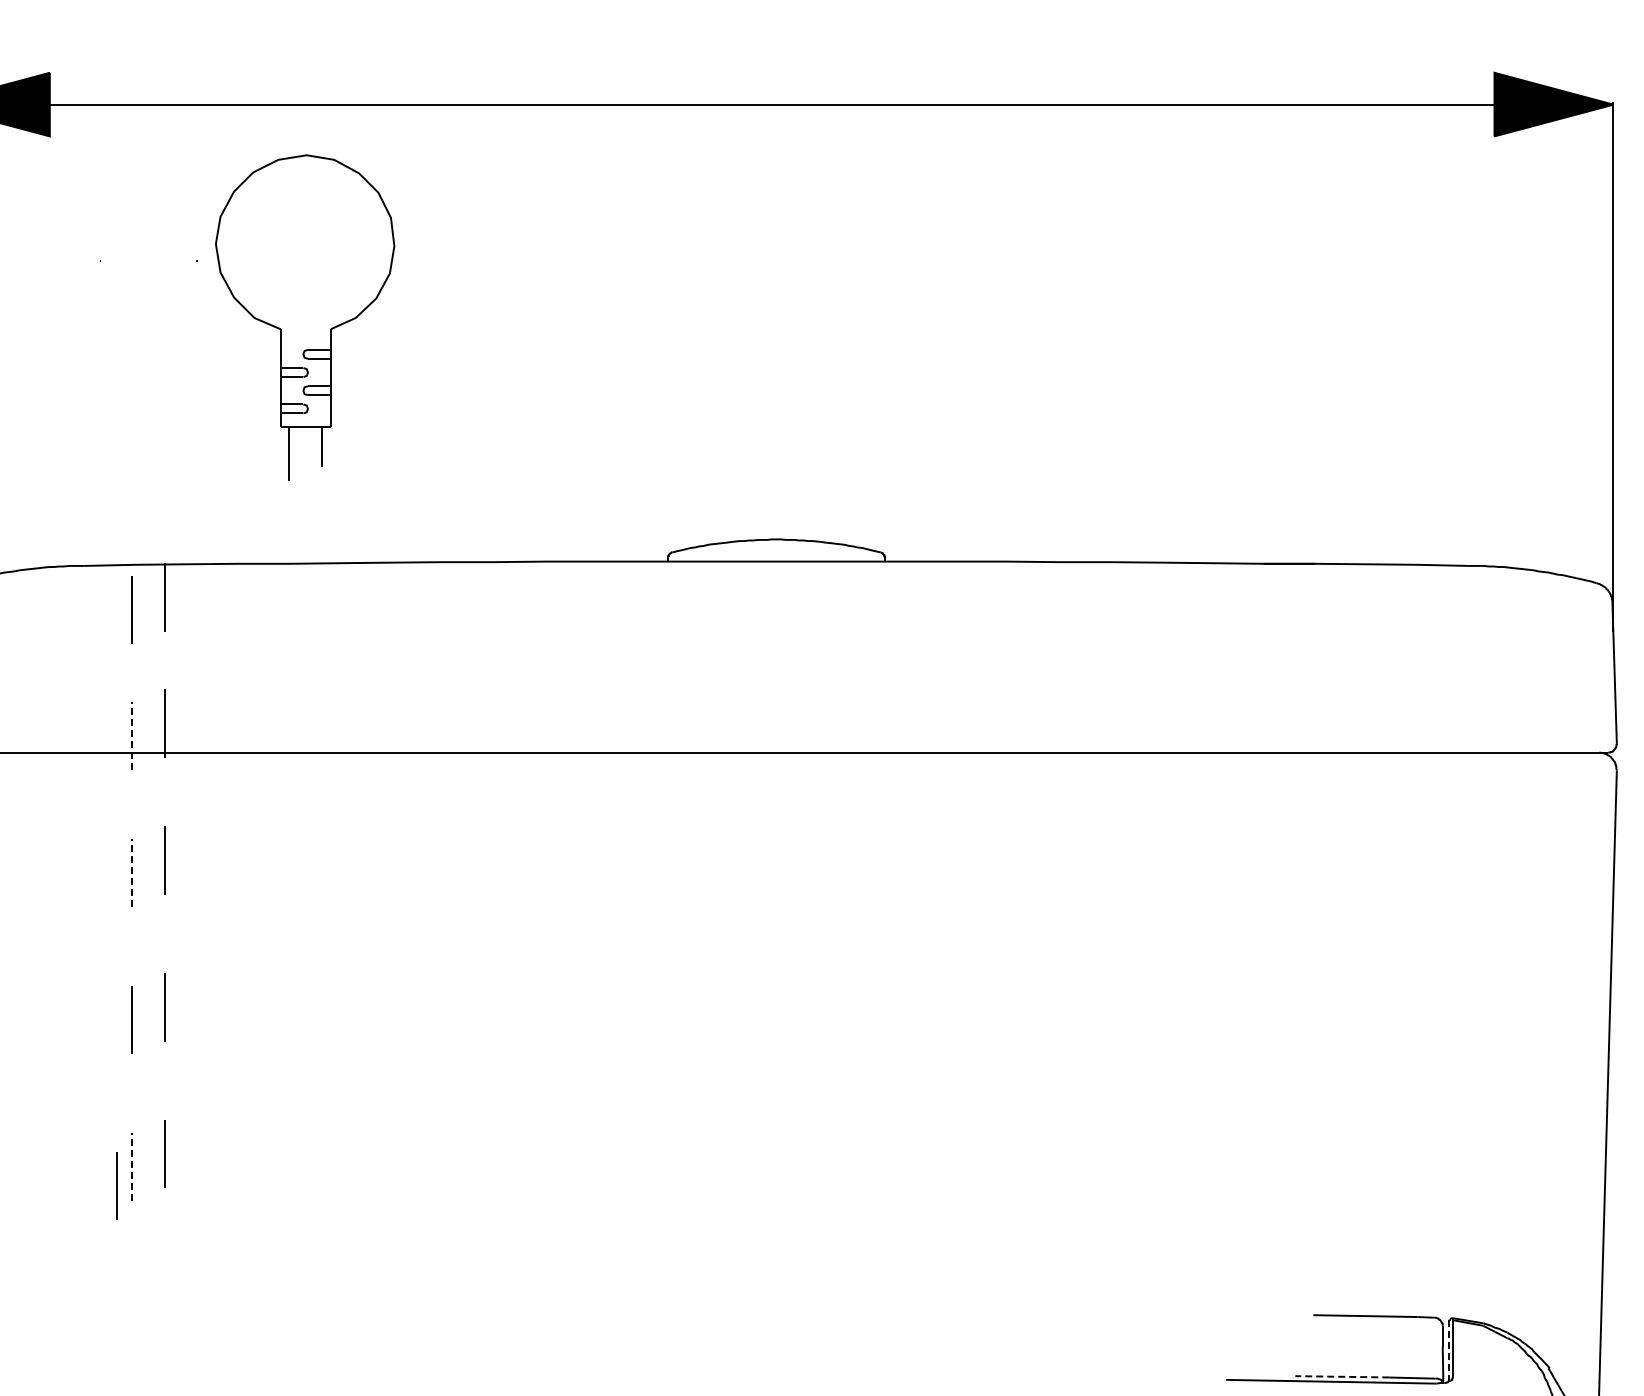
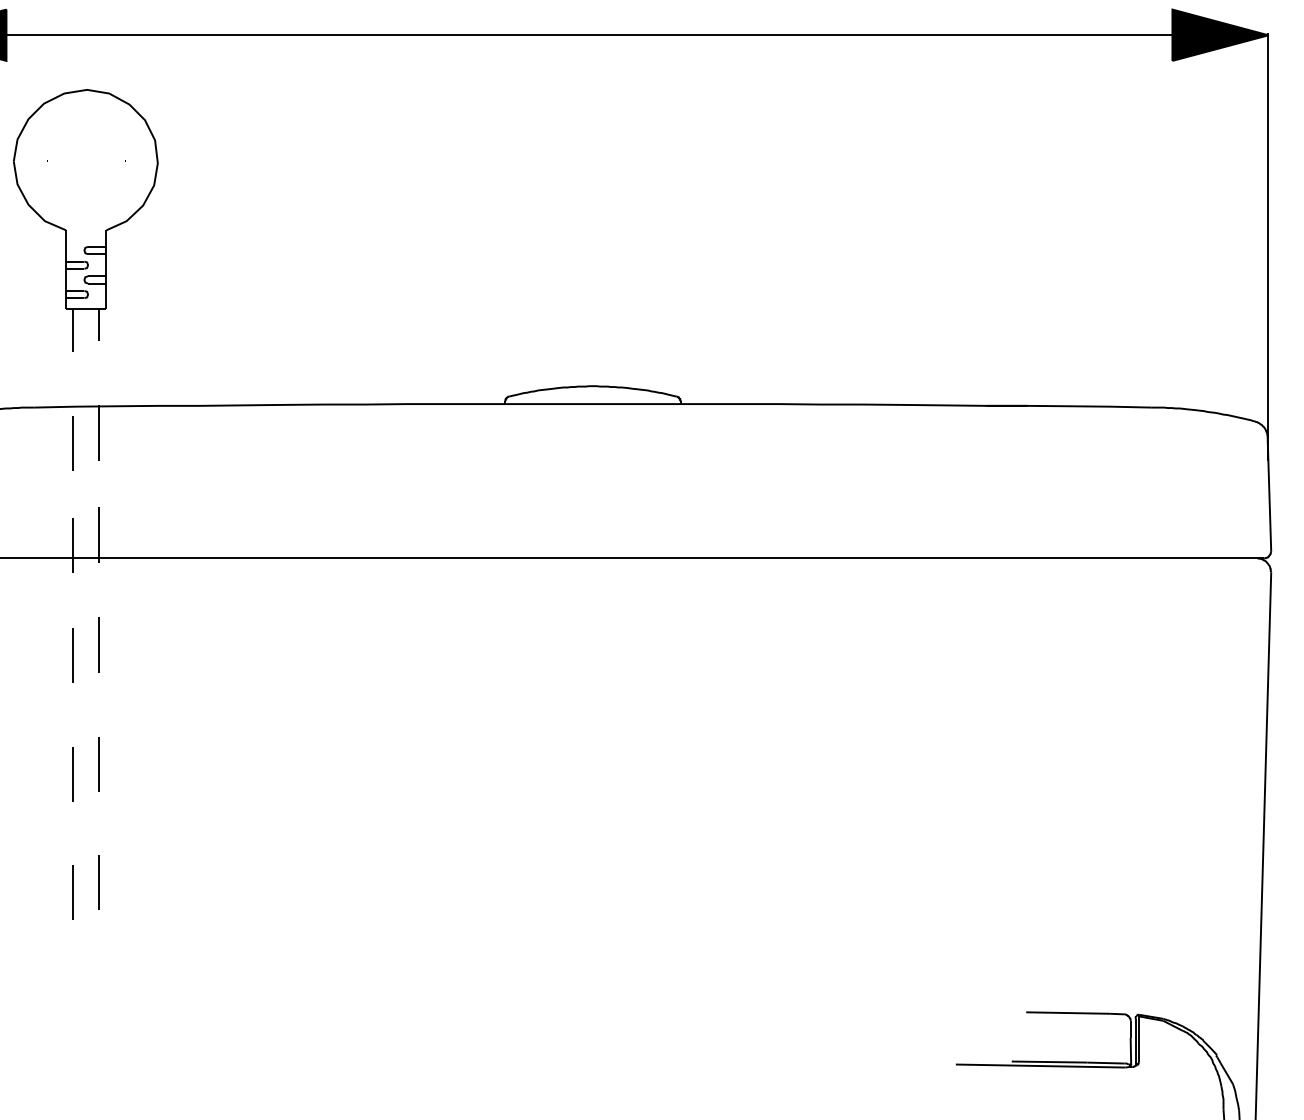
part: (305, 317) -> (86, 220), moved
line: (131, 735) -> (72, 544), dashed -> solid
line: (131, 872) -> (72, 655), dashed -> solid
line: (131, 1166) -> (72, 892), dashed -> solid
line: (116, 1185) -> (60, 907), removed
line: (1448, 1352) -> (1135, 1042), dashed -> solid
line: (1342, 1376) -> (1049, 1061), dashed -> solid

